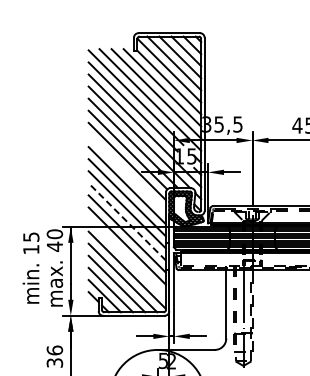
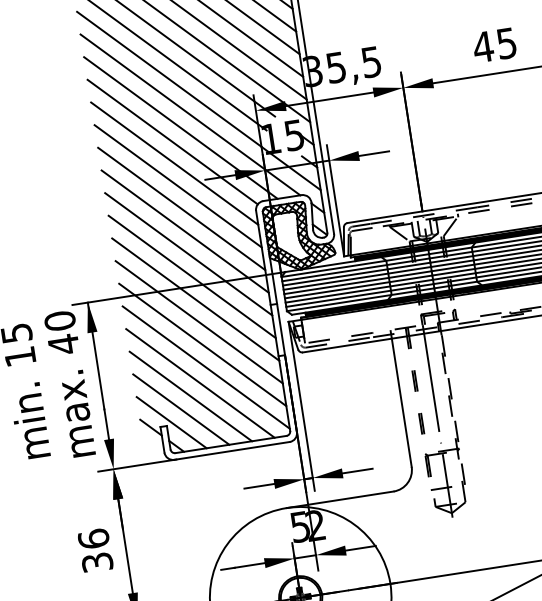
line: (126, 173) -> (176, 186), added
line: (127, 221) -> (192, 276), dashed -> solid
line: (126, 257) -> (201, 343), added

